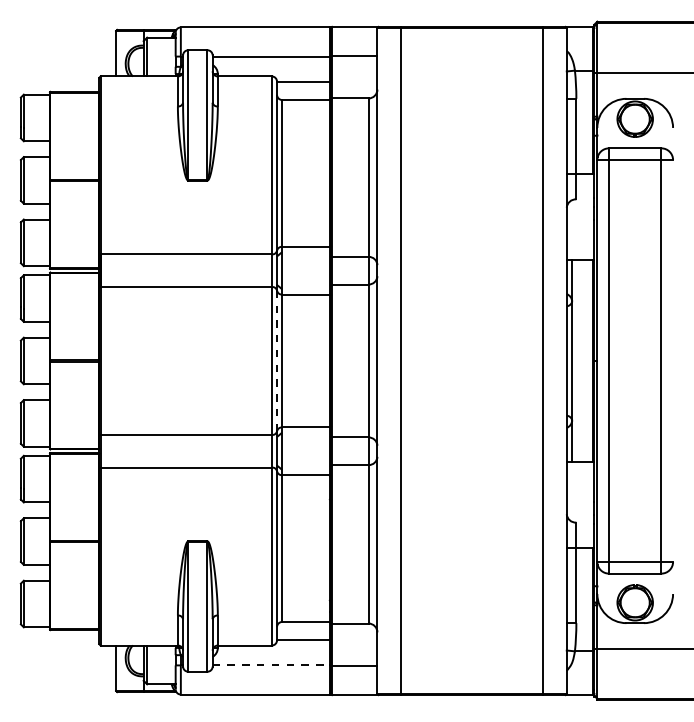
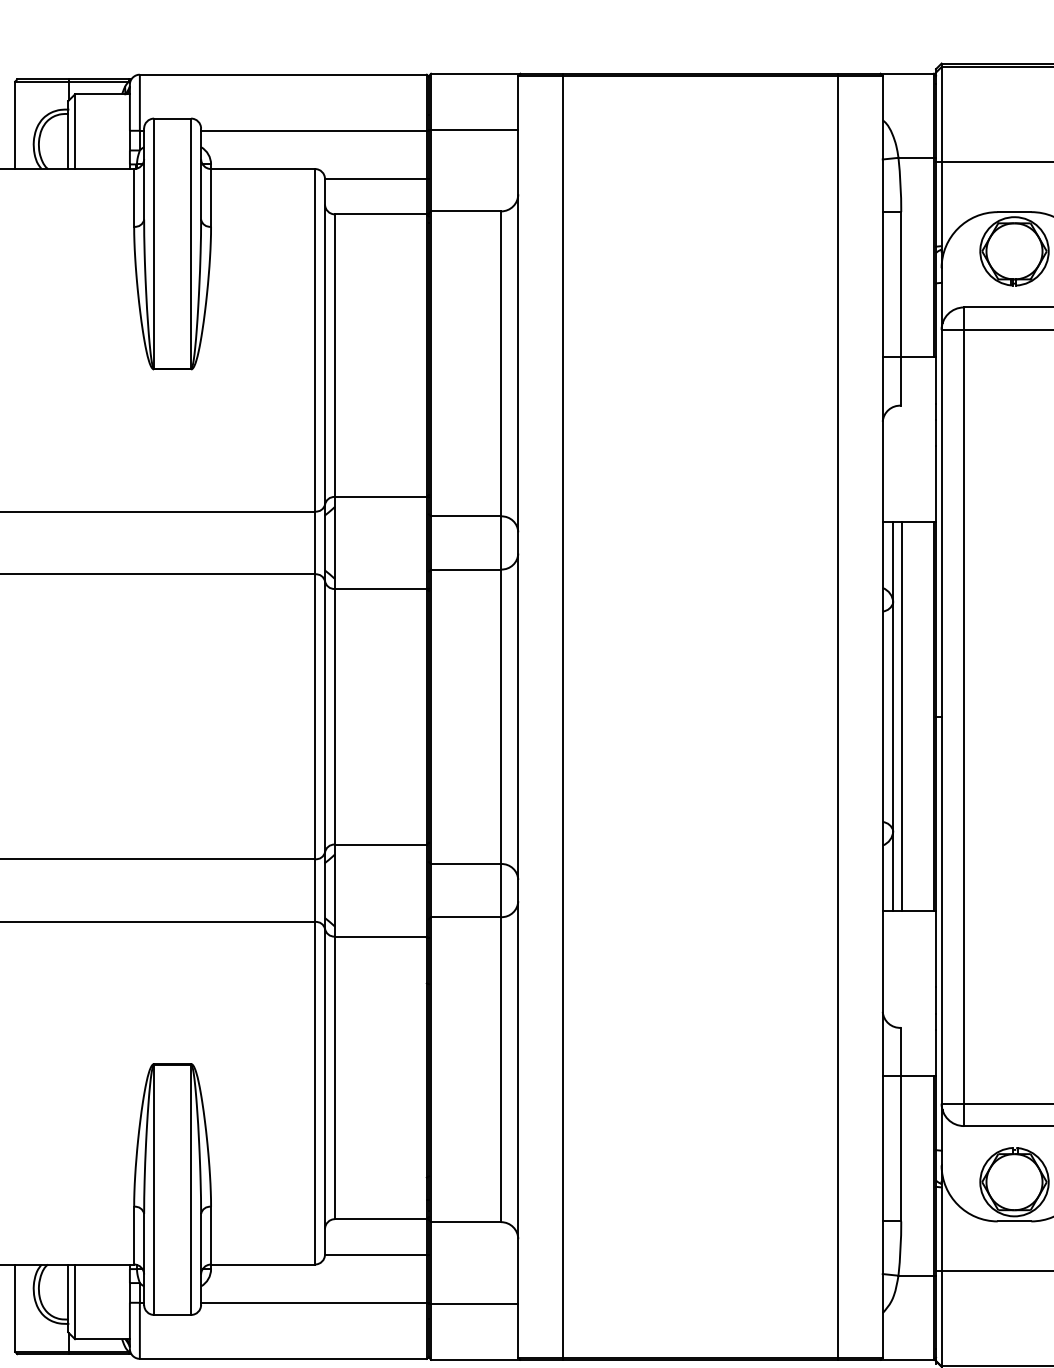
line: (576, 360) -> (901, 715), added
line: (277, 361) -> (325, 717), dashed -> solid
line: (271, 665) -> (314, 1302), dashed -> solid

